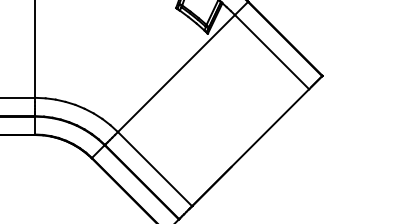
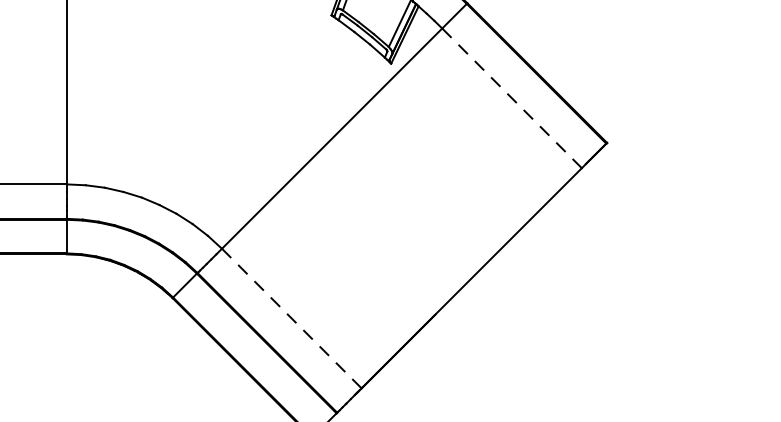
line: (272, 52) -> (512, 99), solid -> dashed
line: (154, 168) -> (290, 317), solid -> dashed

